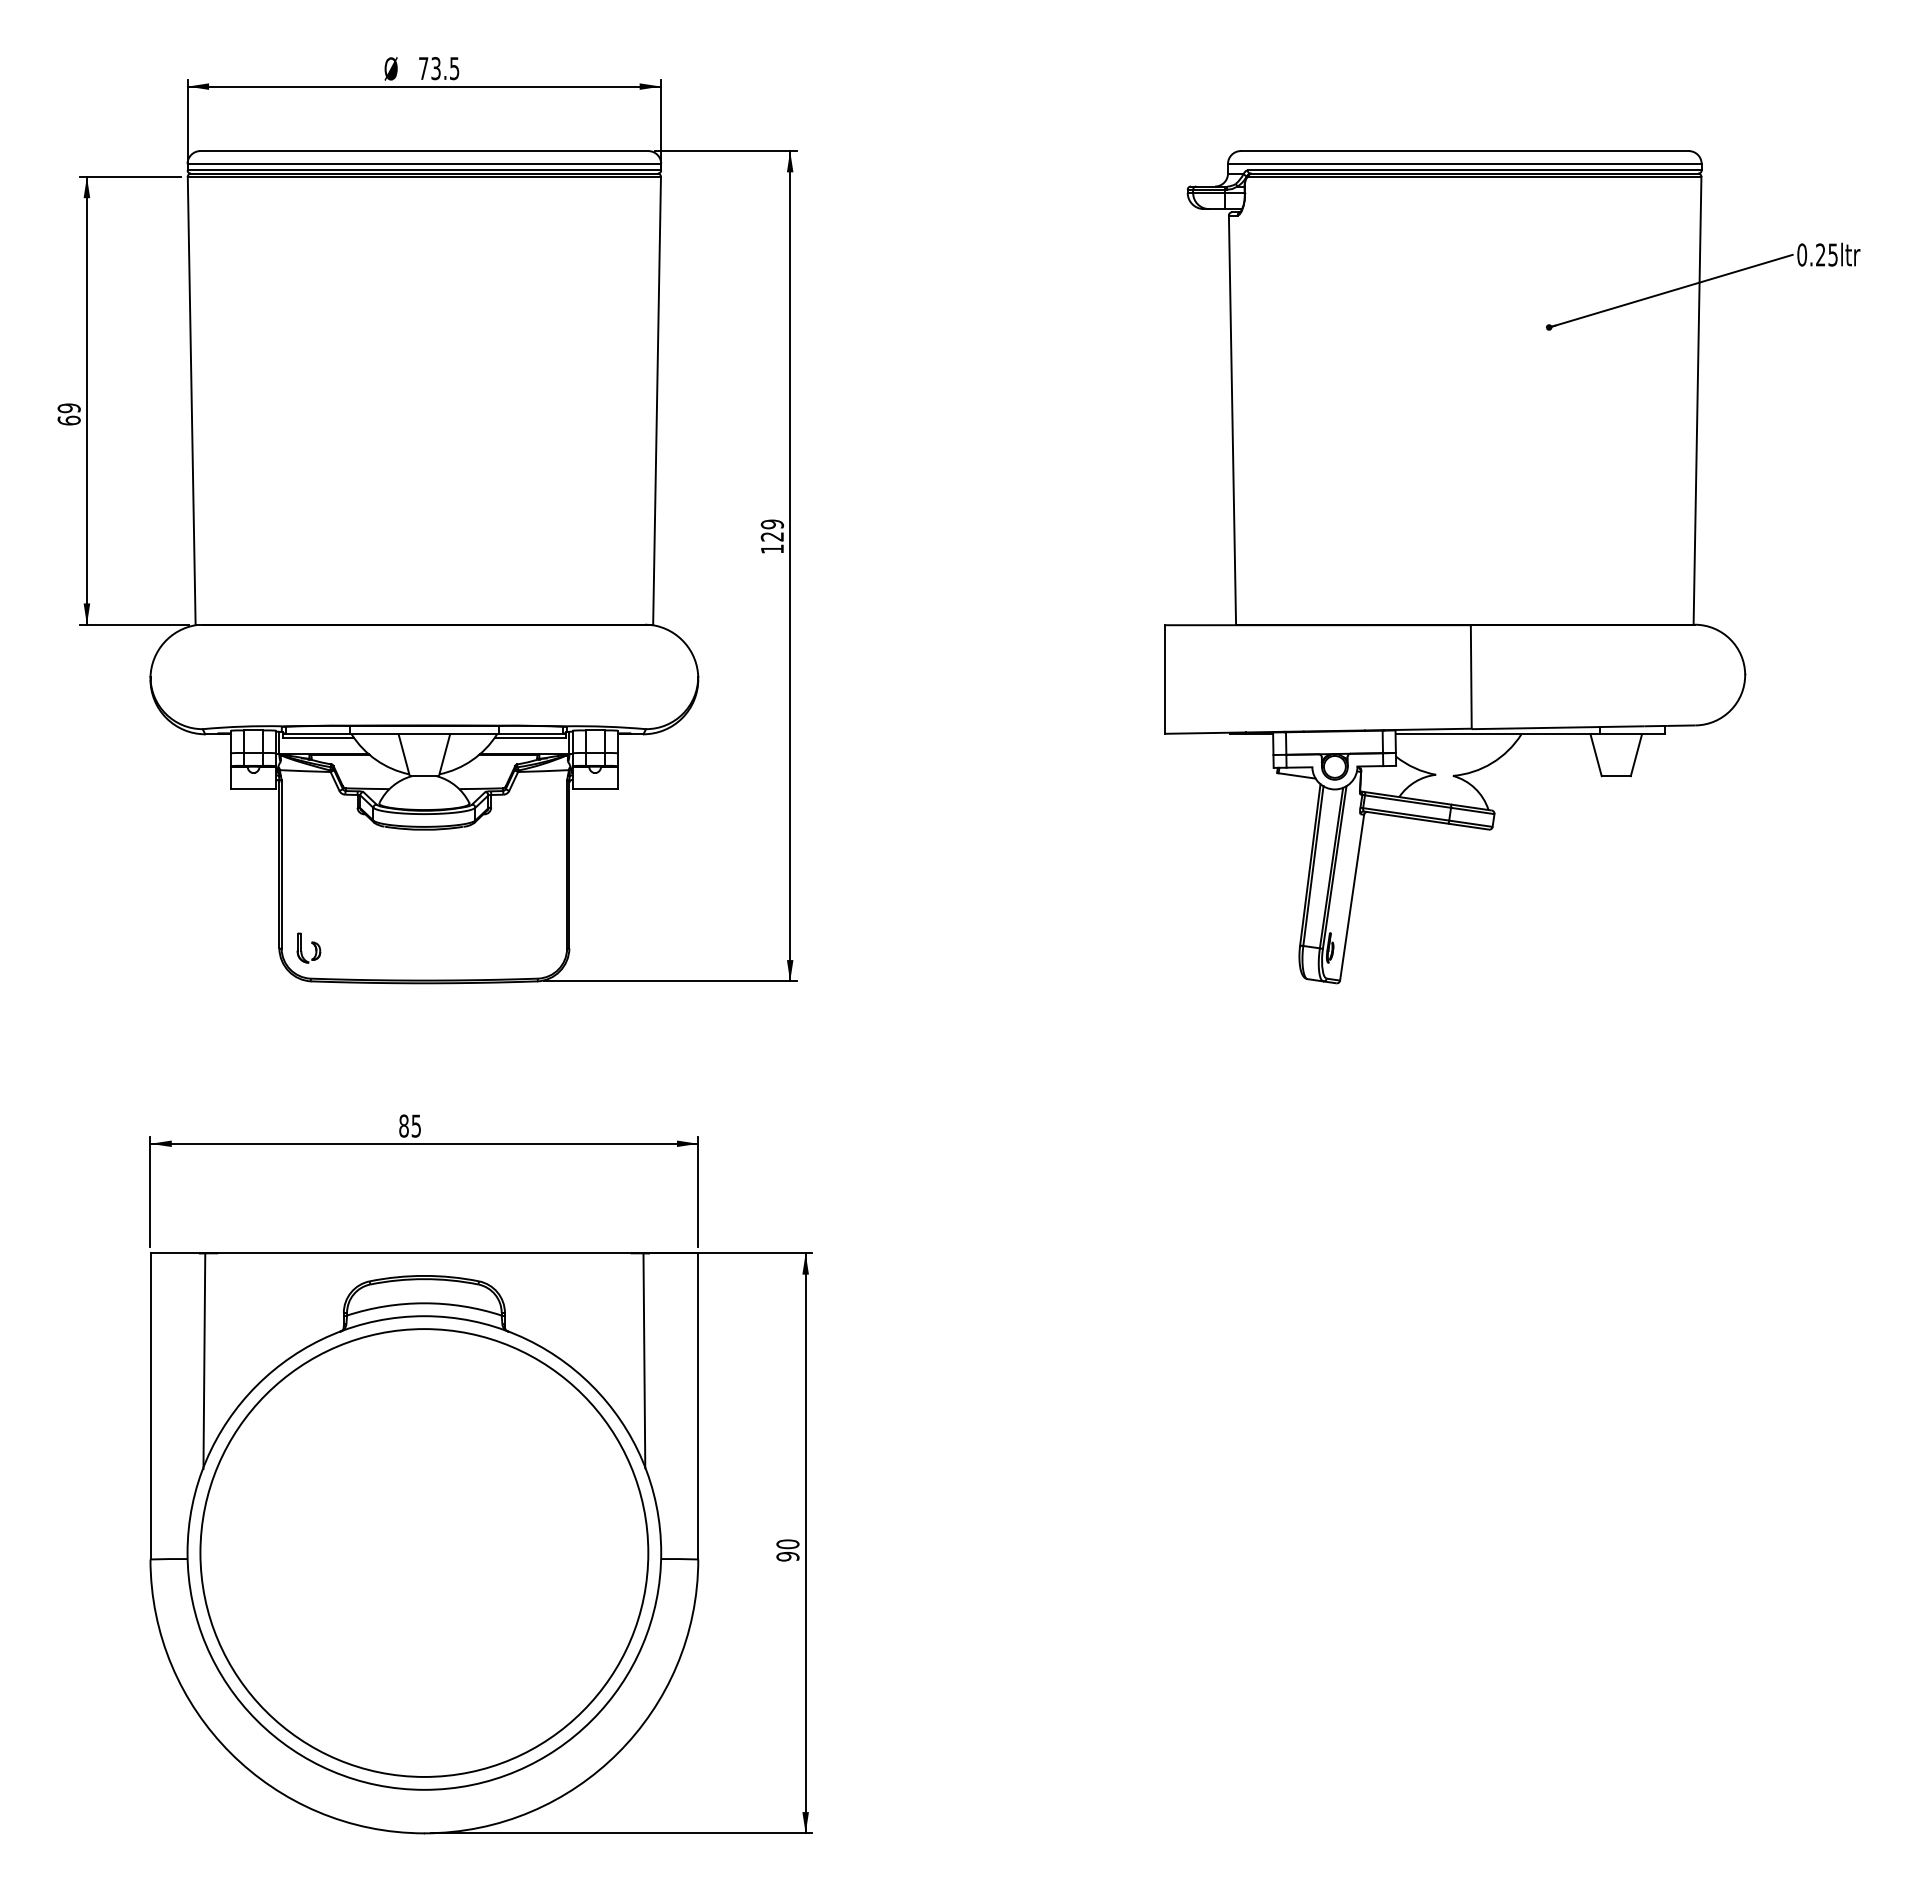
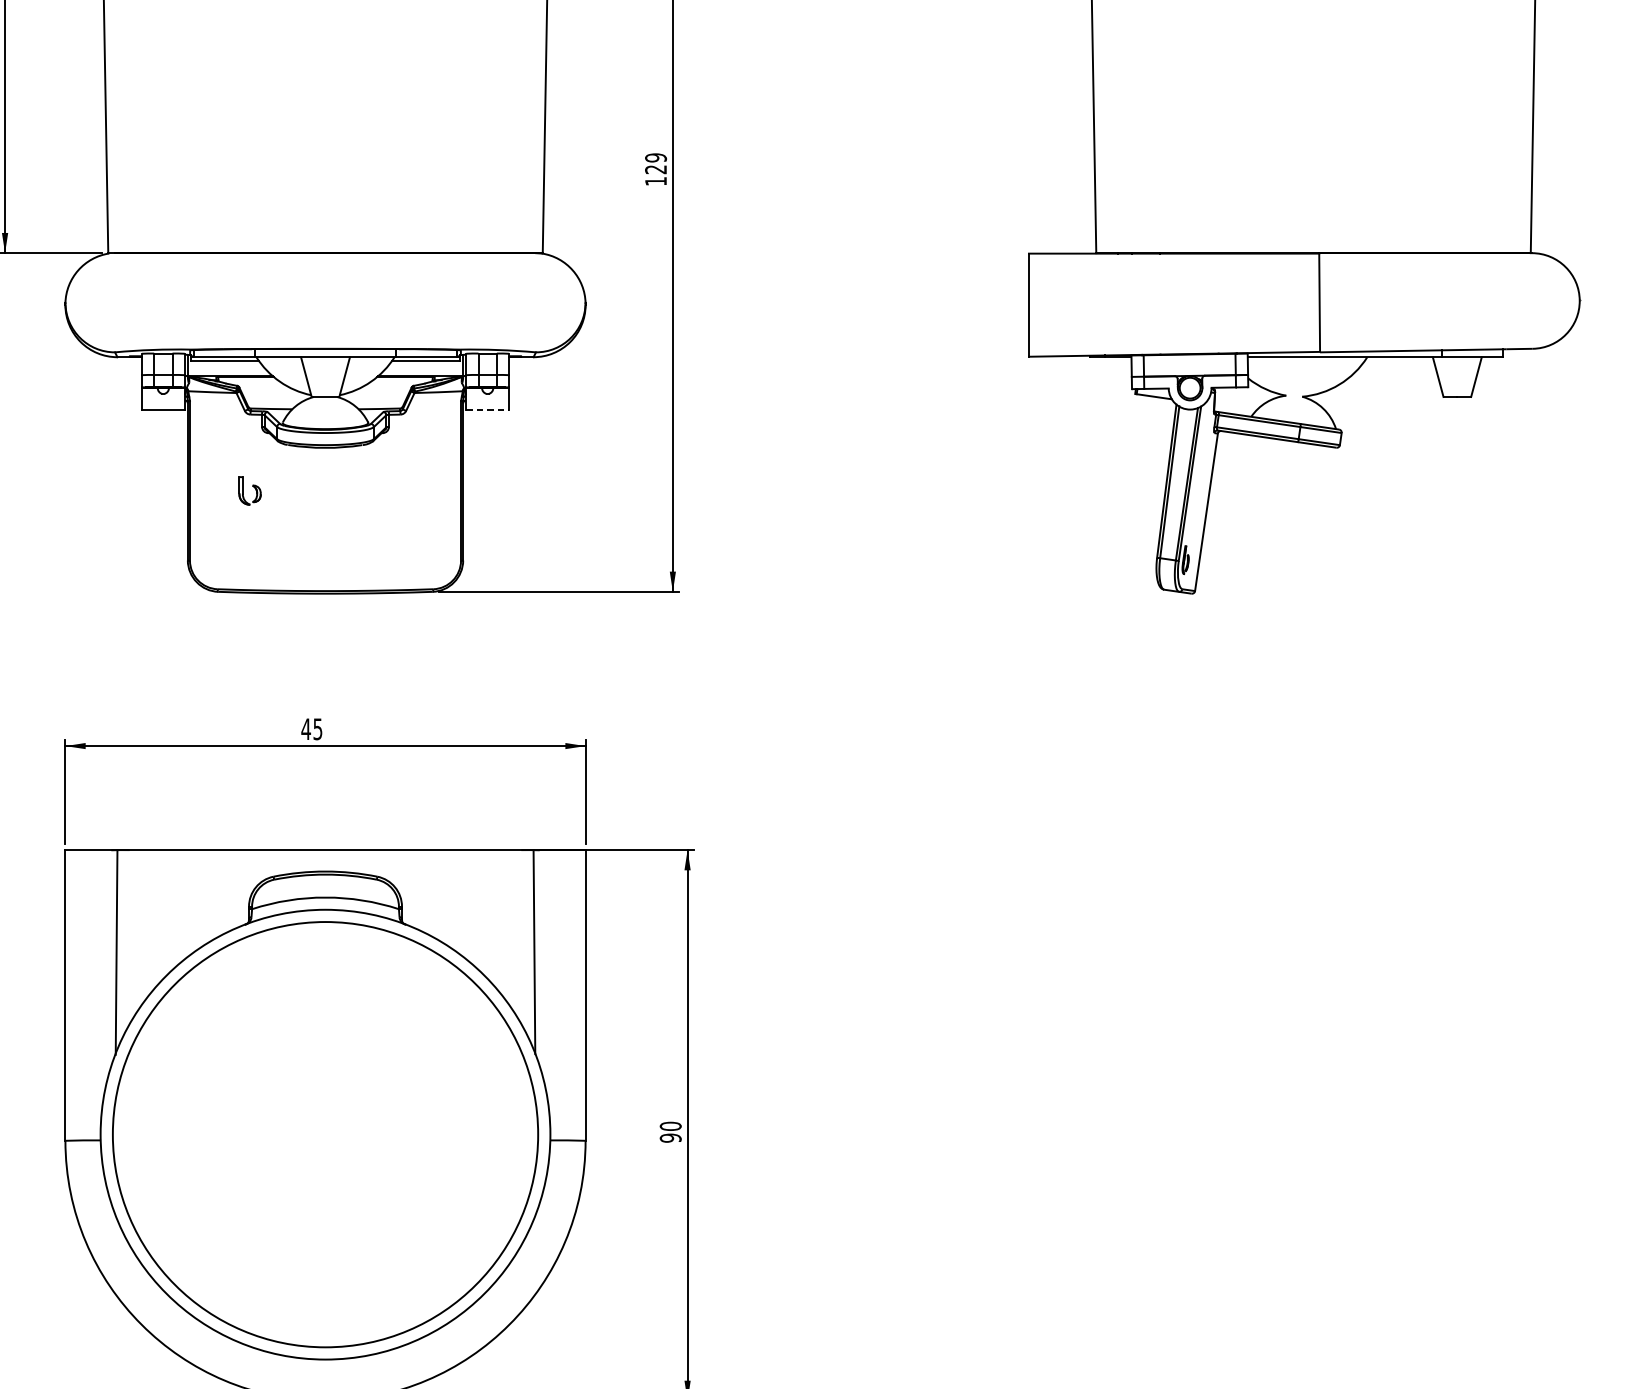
line: (595, 789) -> (488, 409), solid -> dashed
part: (308, 947) -> (249, 490), moved
text: (403, 1125) -> (305, 728), 85 -> 45

